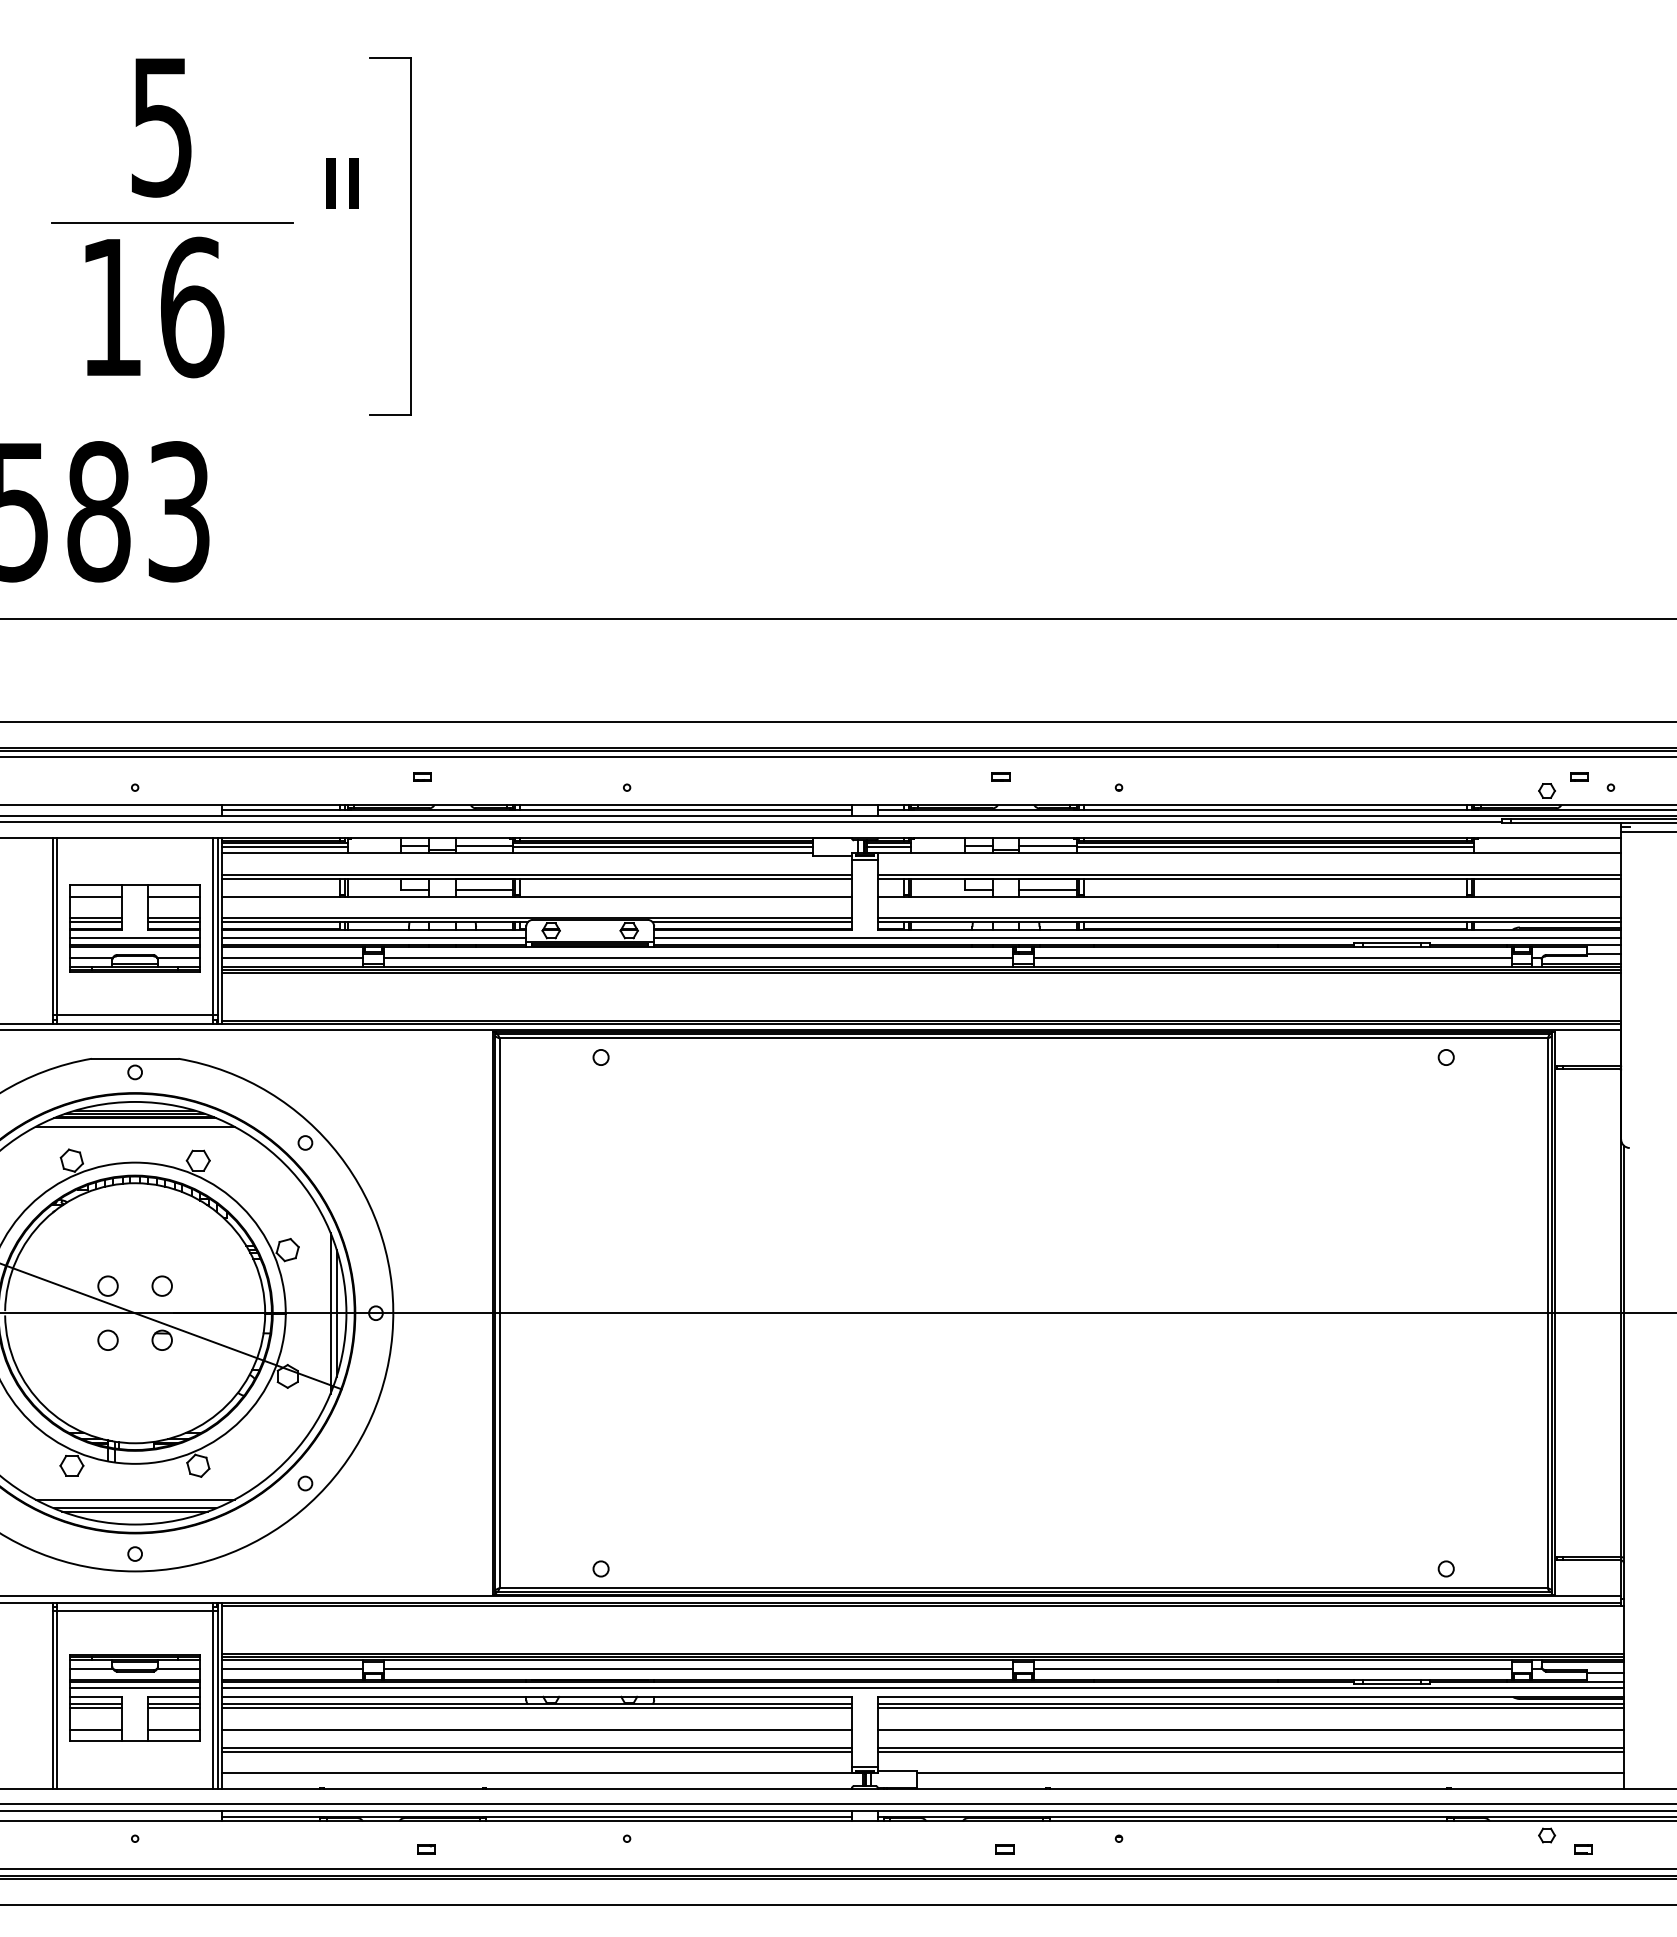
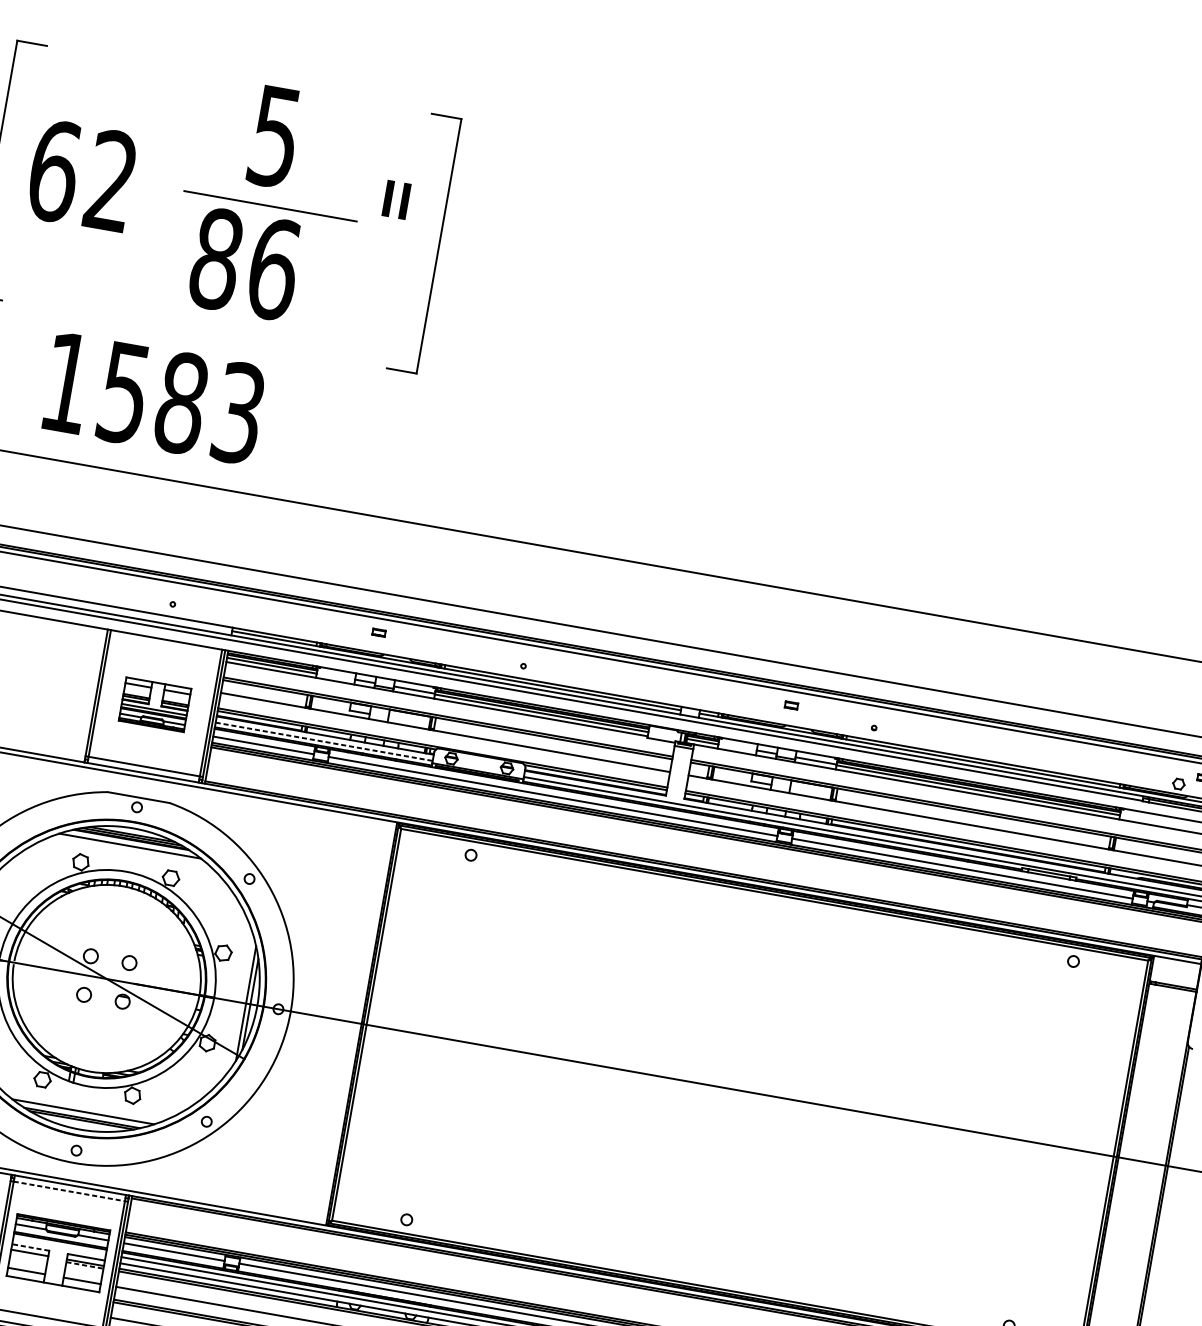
text: (111, 307) -> (216, 259), 16 -> 86
line: (484, 889) -> (409, 720), removed
line: (1047, 889) -> (810, 791), removed
part: (134, 928) -> (154, 704), size x0.7
line: (374, 938) -> (324, 741), solid -> dashed
line: (135, 1611) -> (69, 1191), solid -> dashed
line: (135, 1688) -> (59, 1246), removed
line: (95, 1696) -> (30, 1247), solid -> dashed
line: (96, 1708) -> (29, 1255), removed
line: (174, 1708) -> (85, 1265), solid -> dashed

